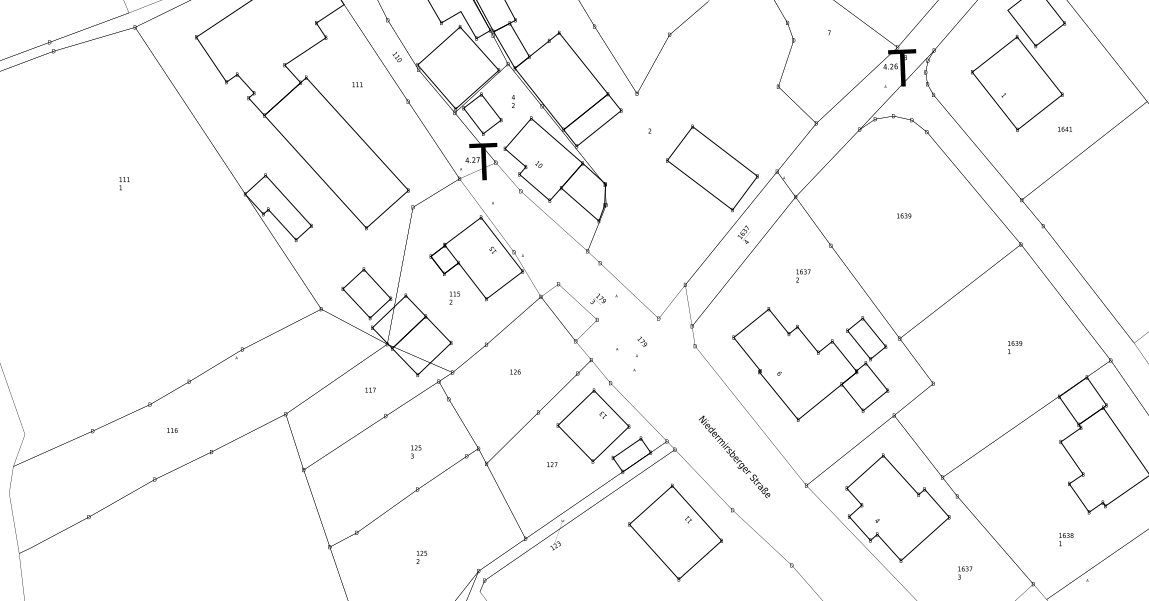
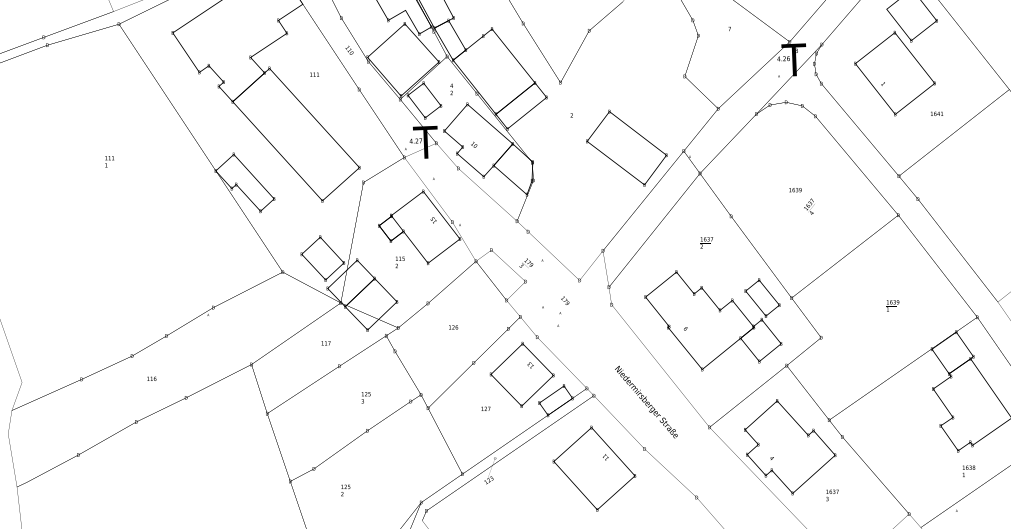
text: (743, 234) -> (808, 206), moved
text: (1066, 539) -> (969, 471), moved
text: (421, 556) -> (345, 489), moved
text: (965, 572) -> (832, 494), moved

